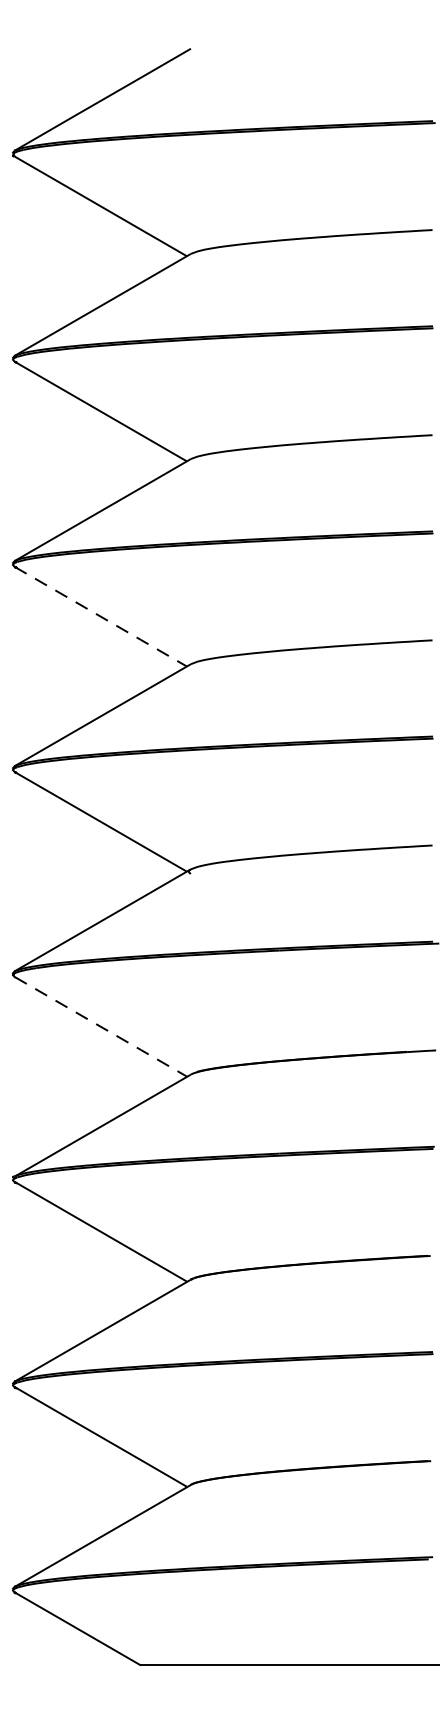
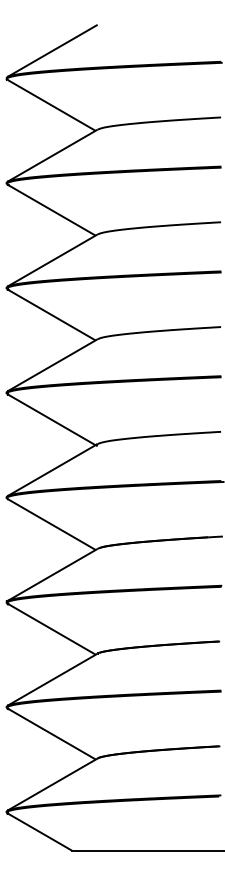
line: (102, 617) -> (52, 315), dashed -> solid
line: (102, 1026) -> (52, 524), dashed -> solid

